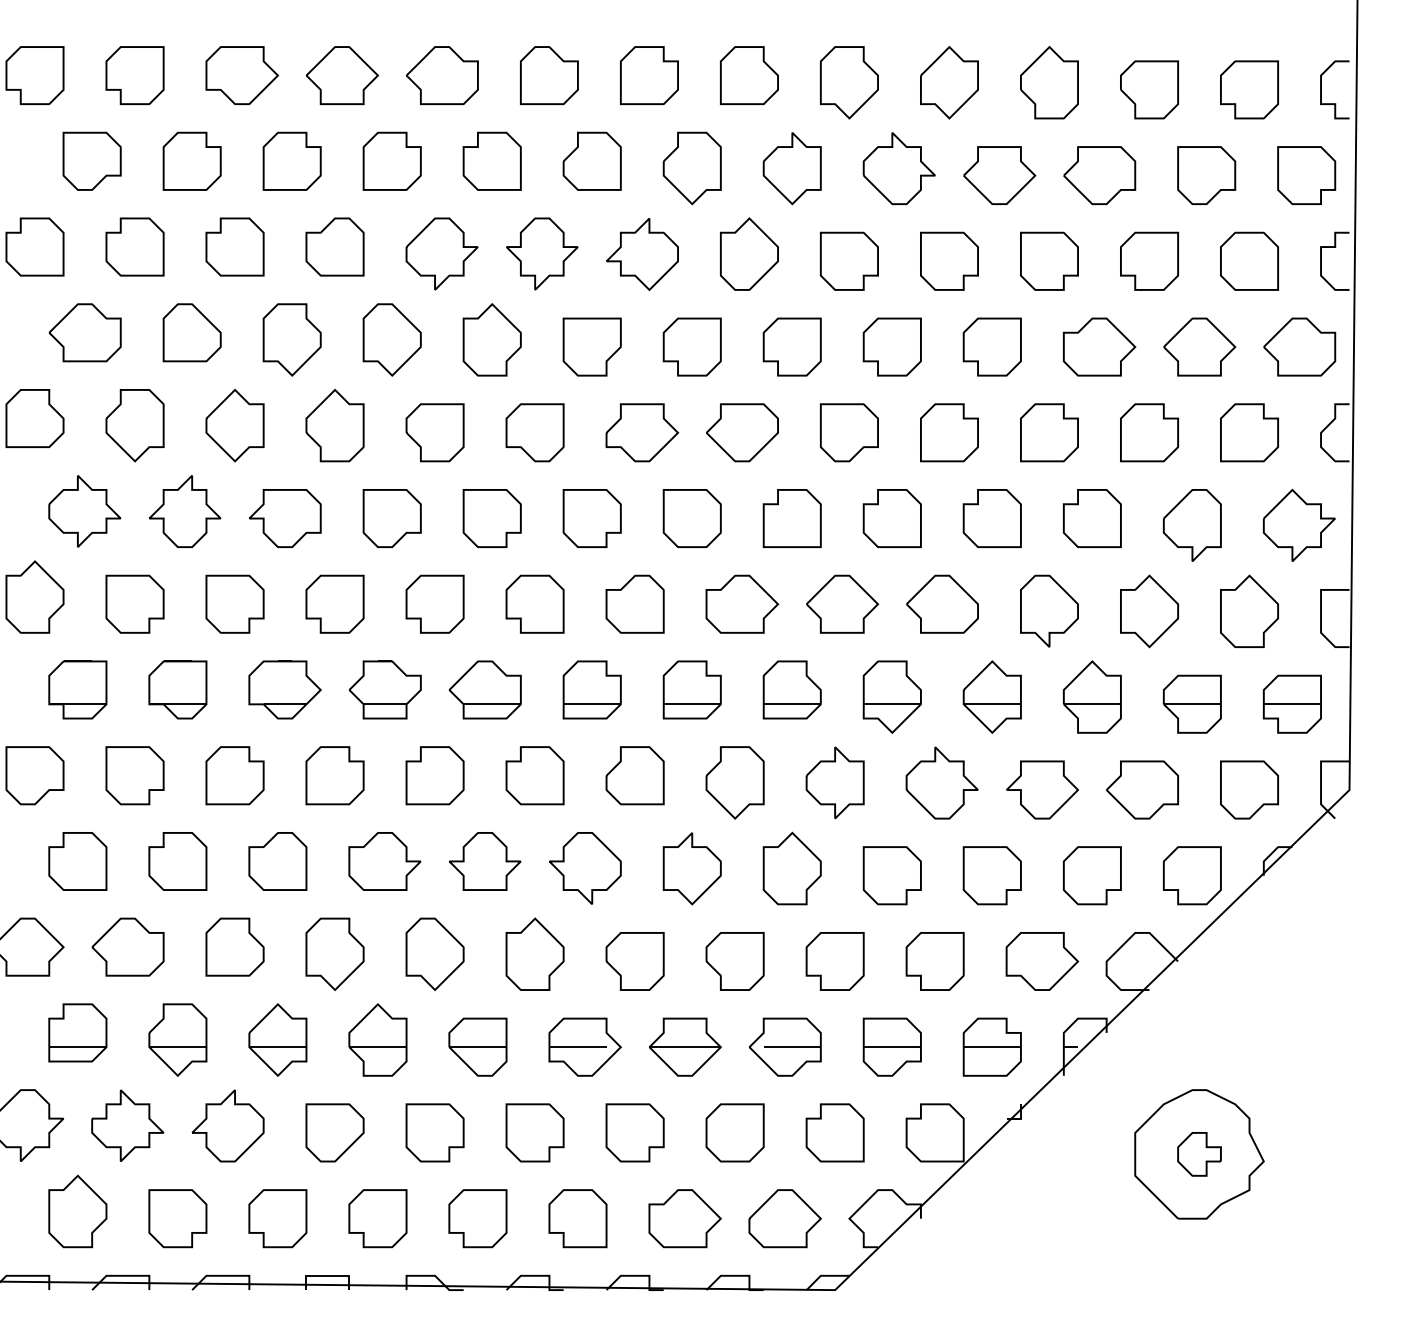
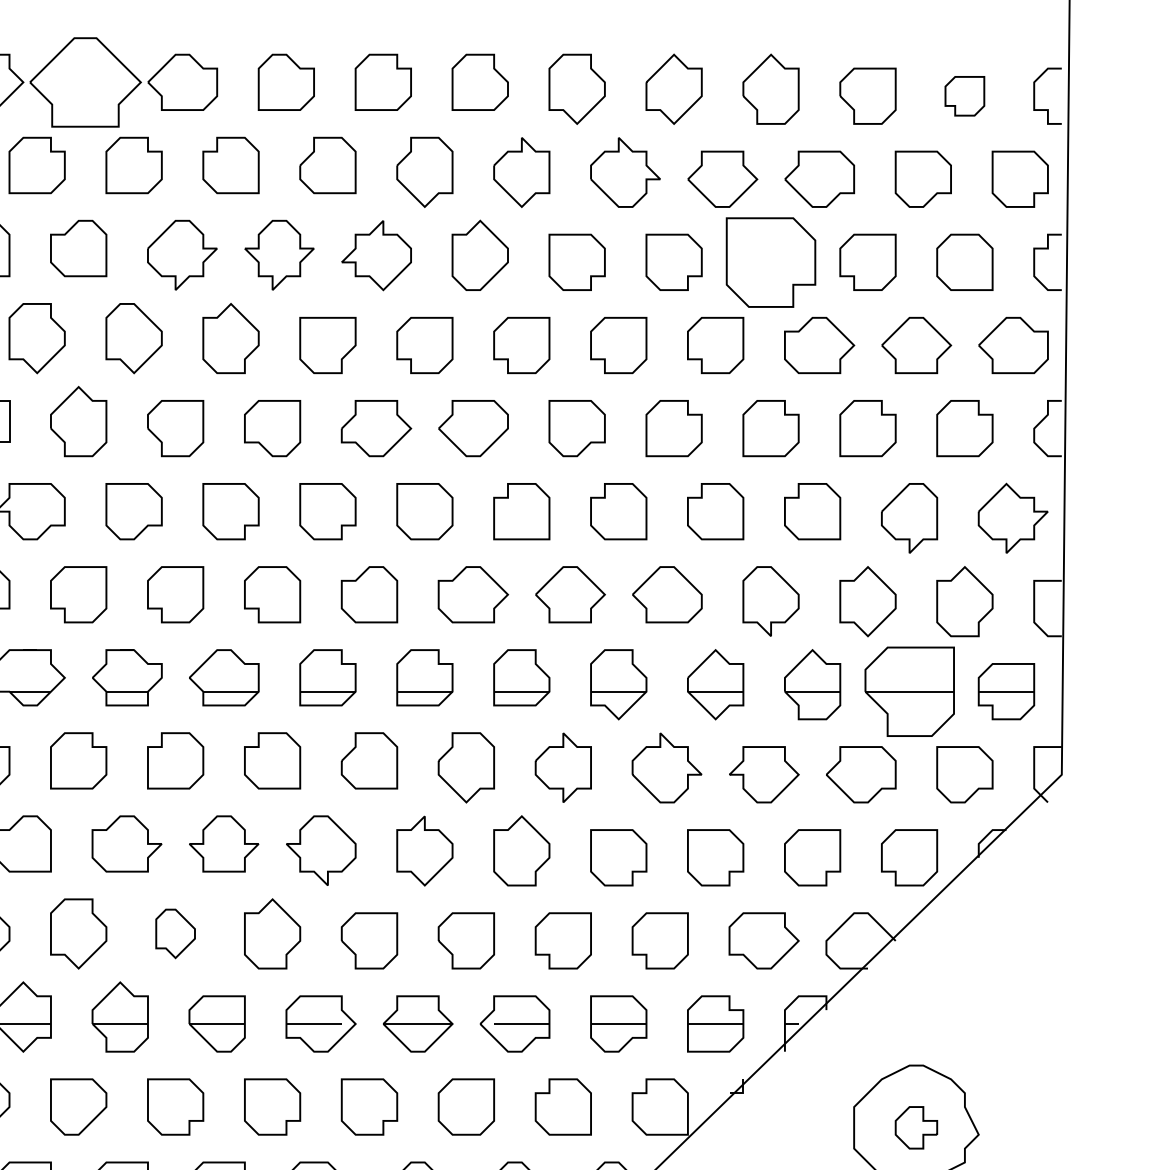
part: (342, 75) -> (85, 82), size x1.6
part: (1249, 89) -> (964, 95), size x0.7
part: (1049, 260) -> (771, 261), size x1.6
part: (1191, 703) -> (908, 690), size x1.6
part: (434, 953) -> (175, 933), size x0.7

